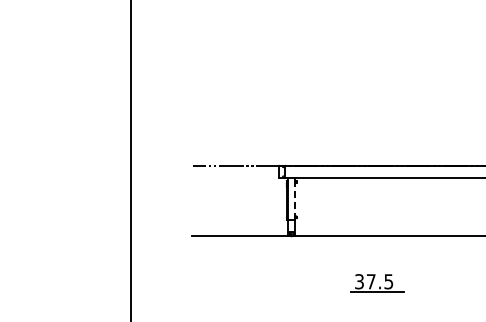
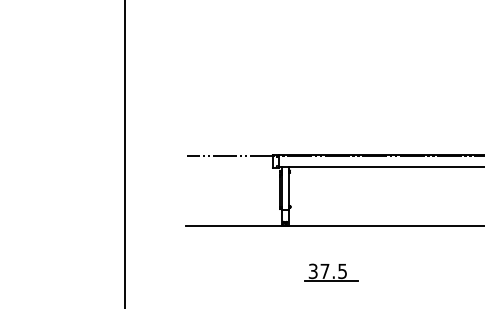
line: (295, 201) -> (289, 191), dashed -> solid
part: (377, 283) -> (331, 273), moved

